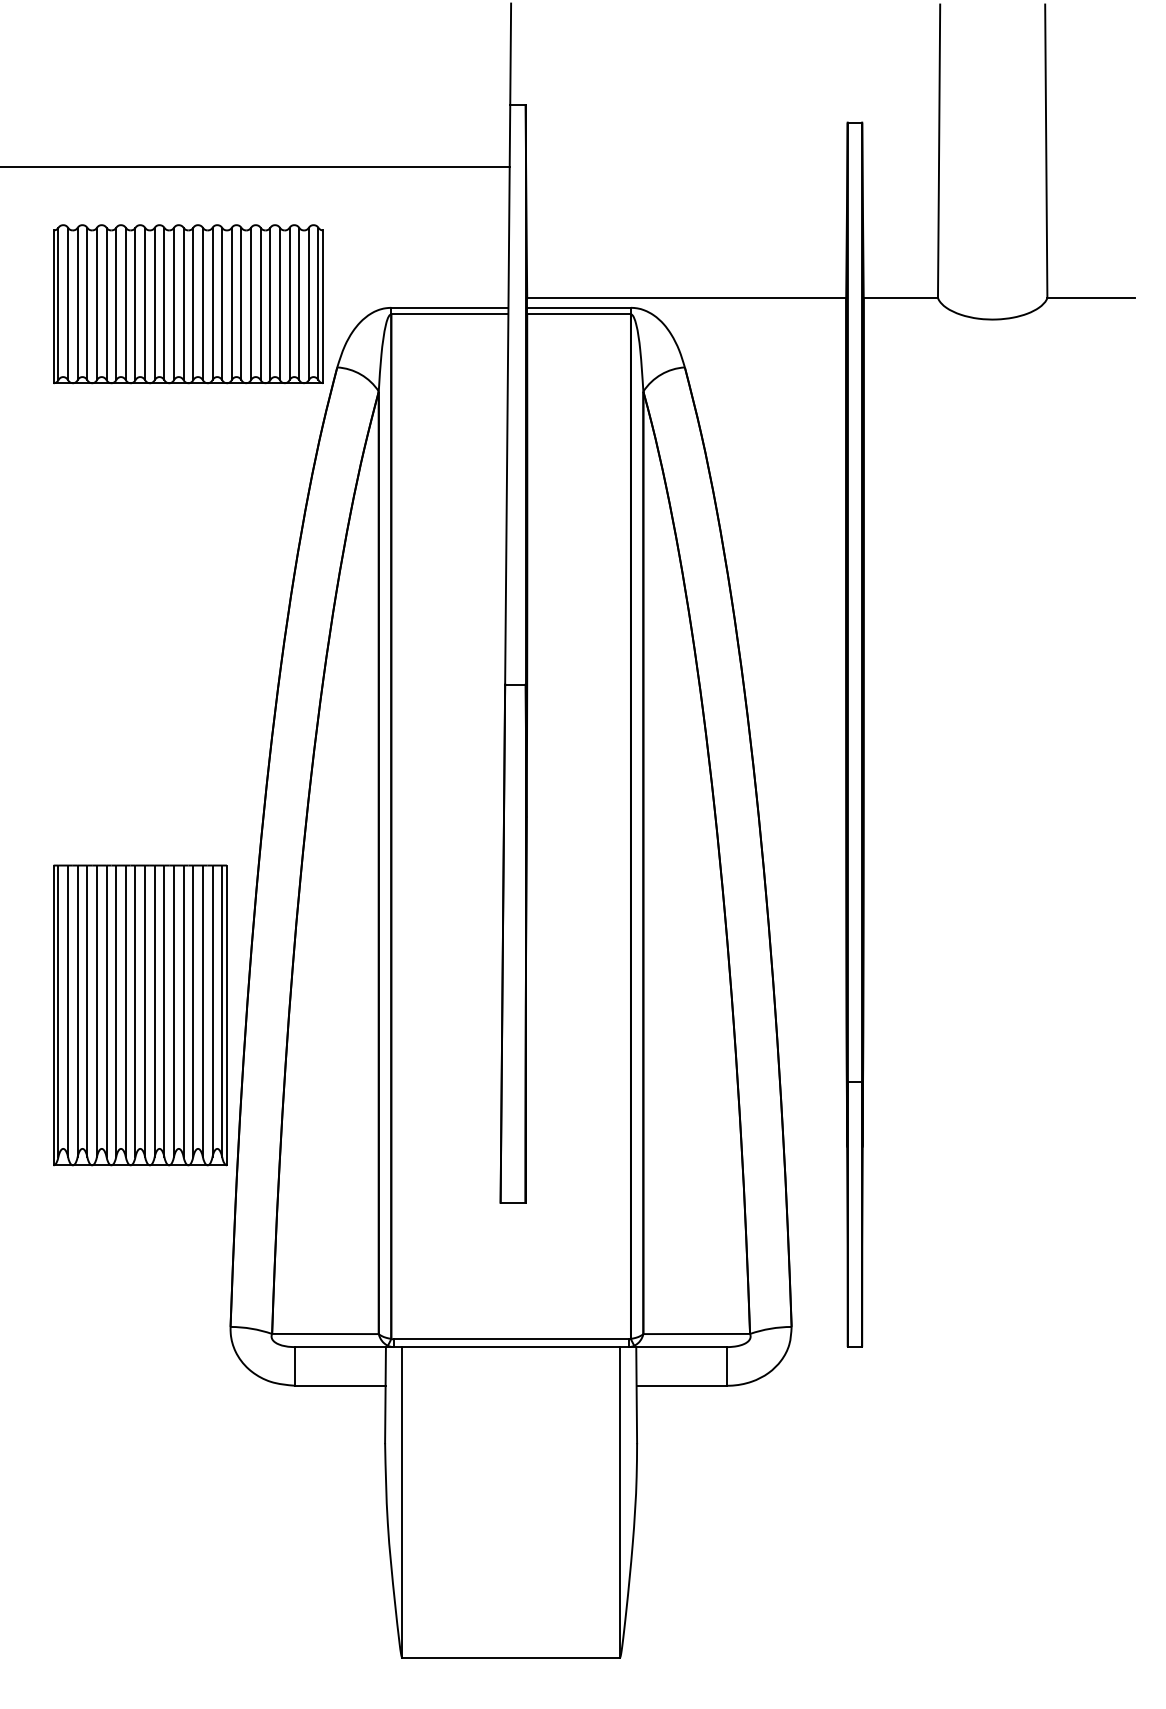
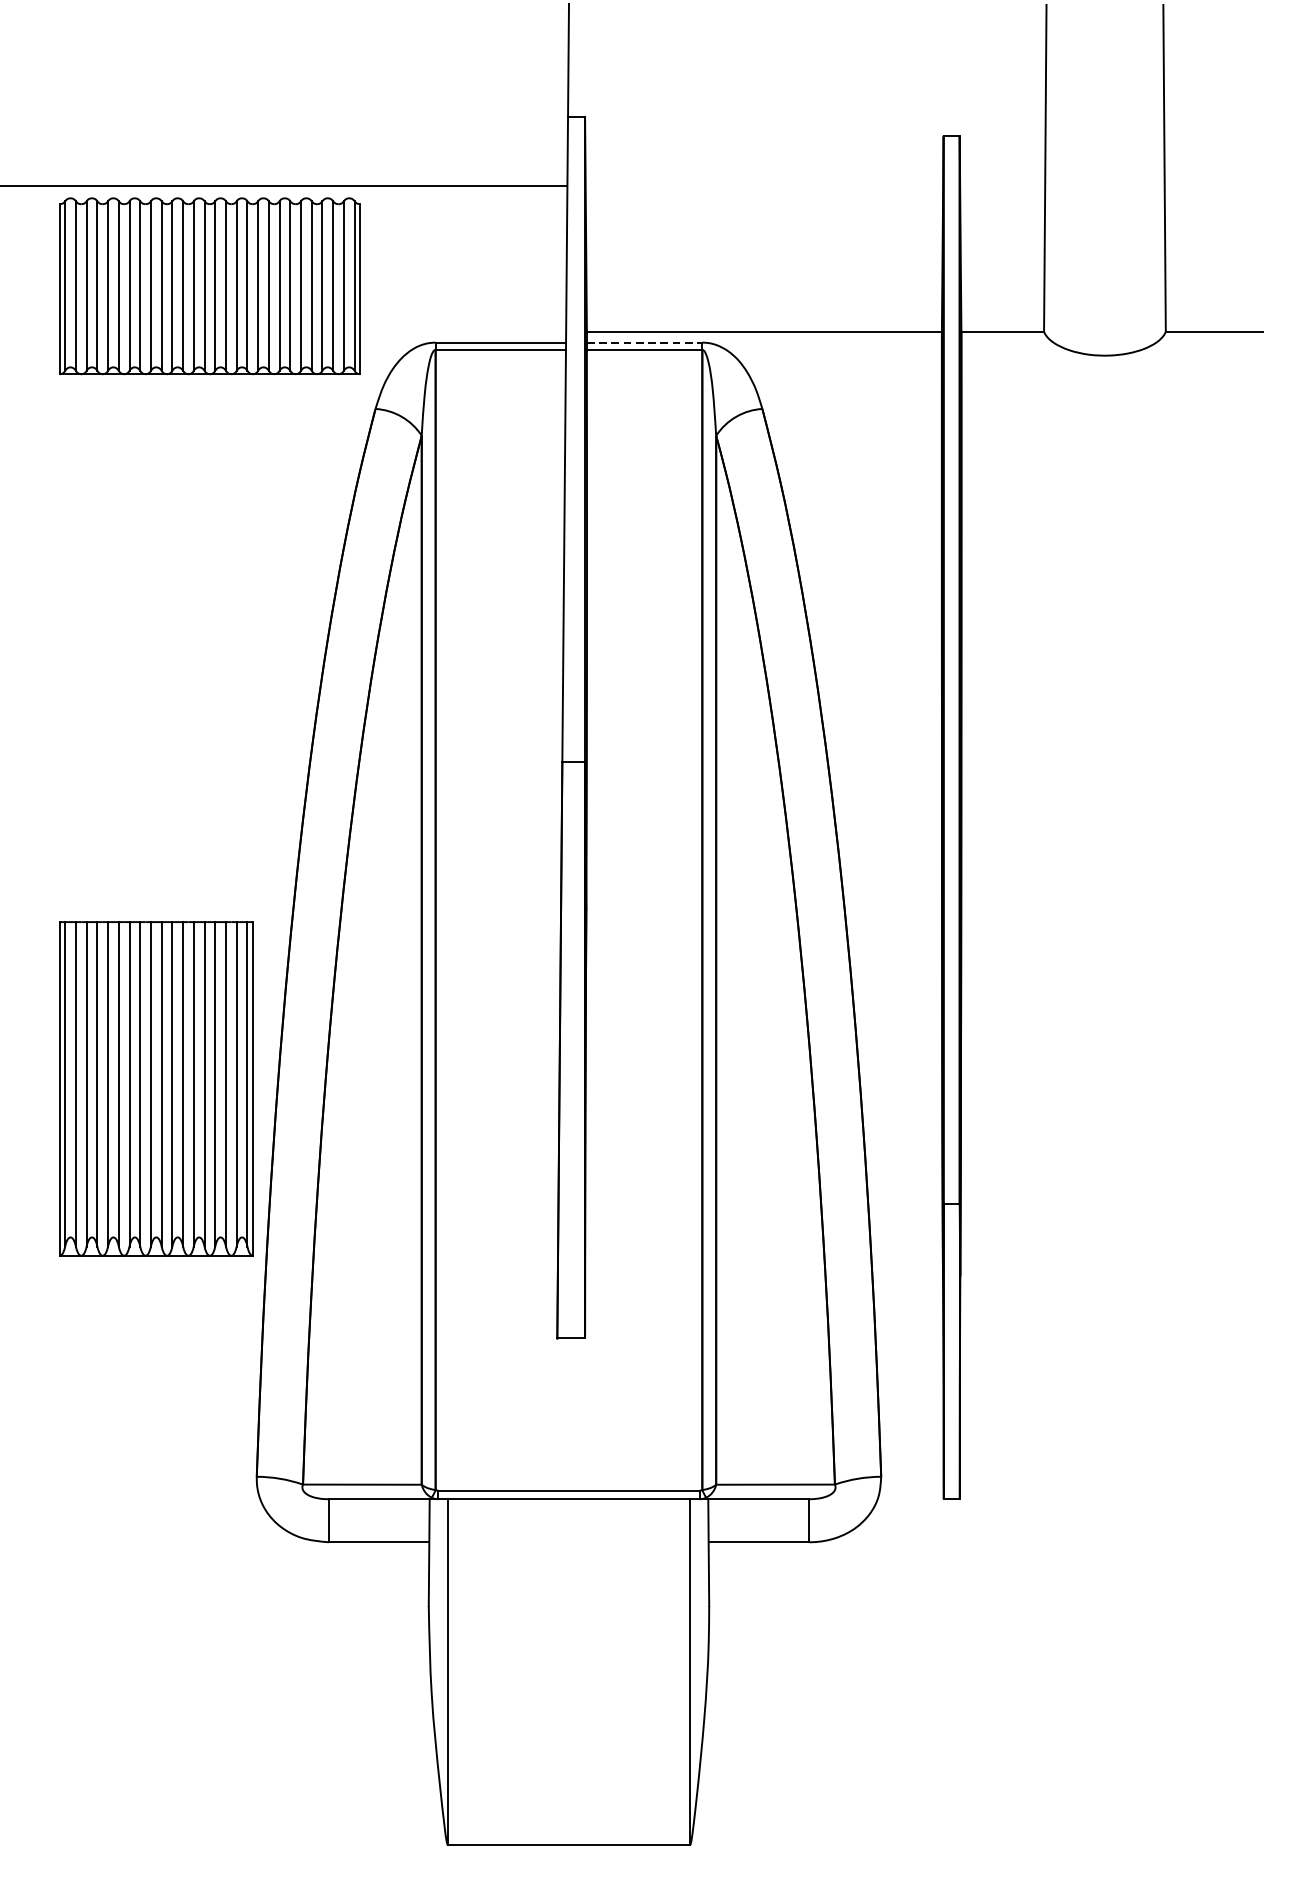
part: (188, 304) -> (209, 286), moved
line: (579, 307) -> (645, 342), solid -> dashed
part: (140, 1015) -> (156, 1088), moved

